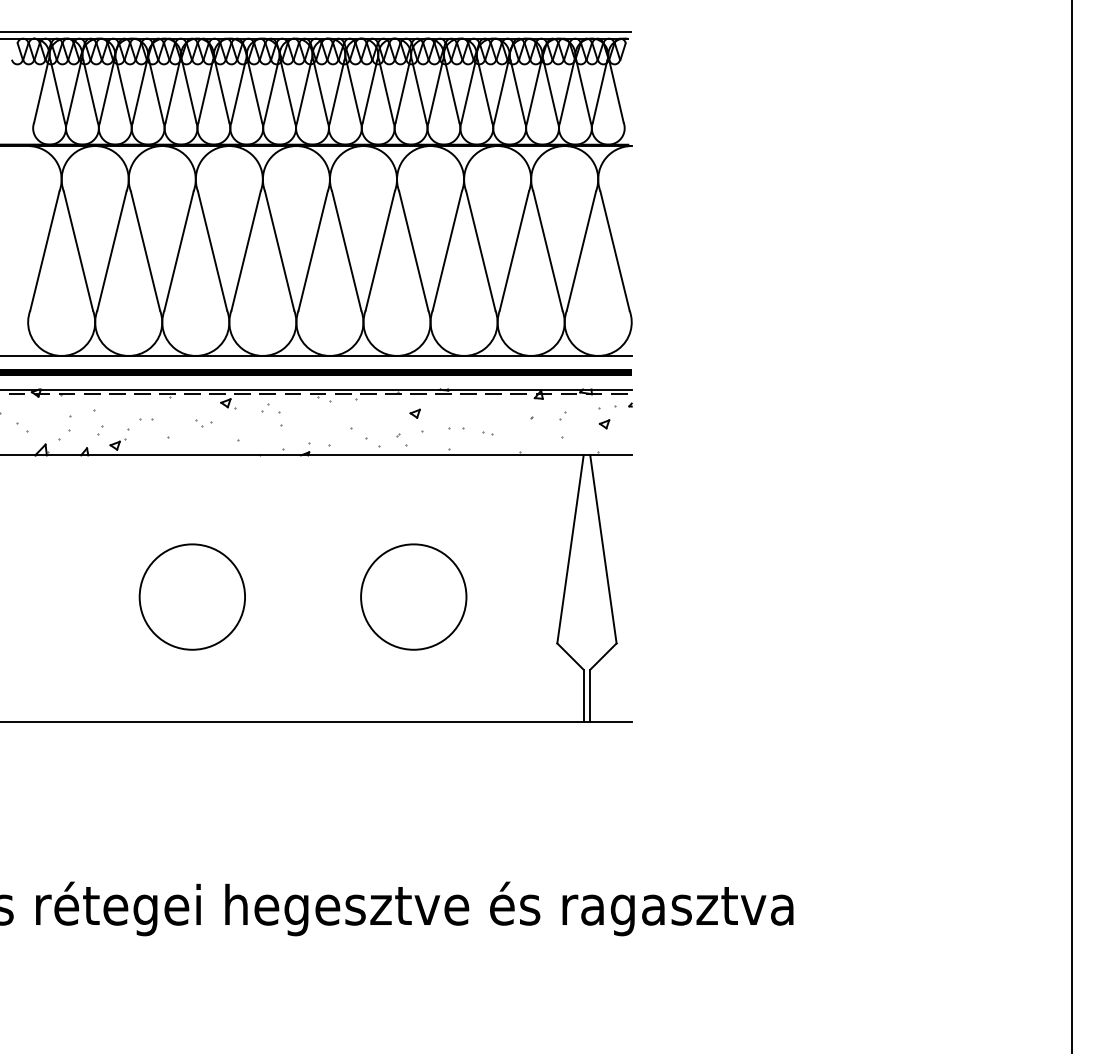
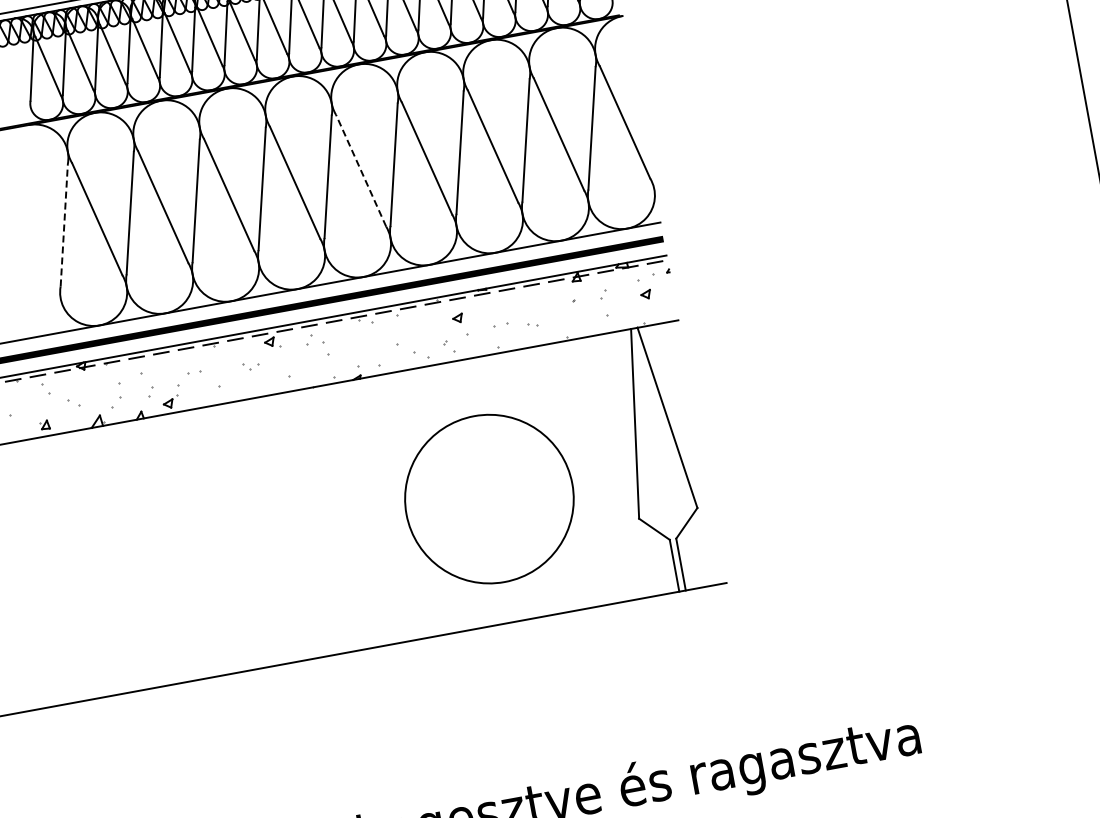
line: (45, 250) -> (64, 224), solid -> dashed
line: (346, 250) -> (360, 170), solid -> dashed
circle: (191, 596) -> (270, 538), removed
circle: (413, 596) -> (489, 498), size x1.6

